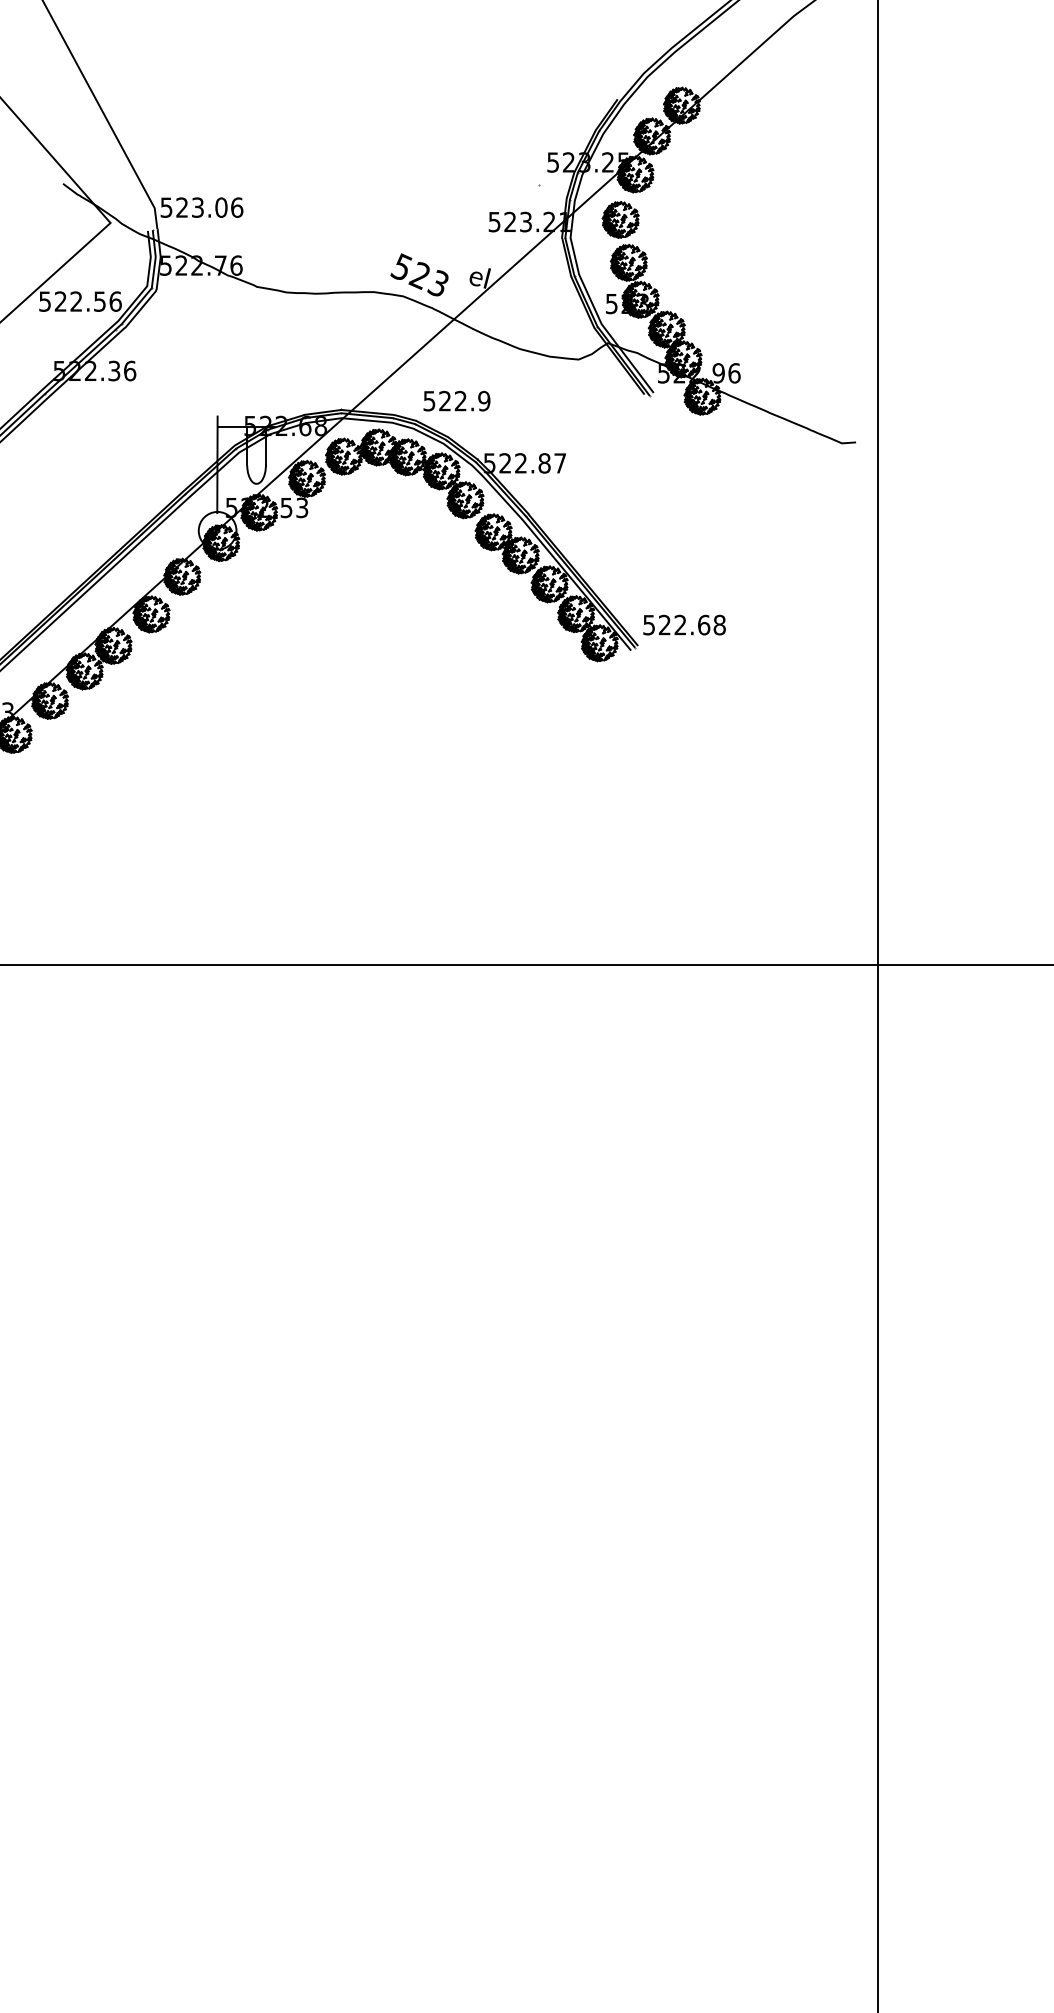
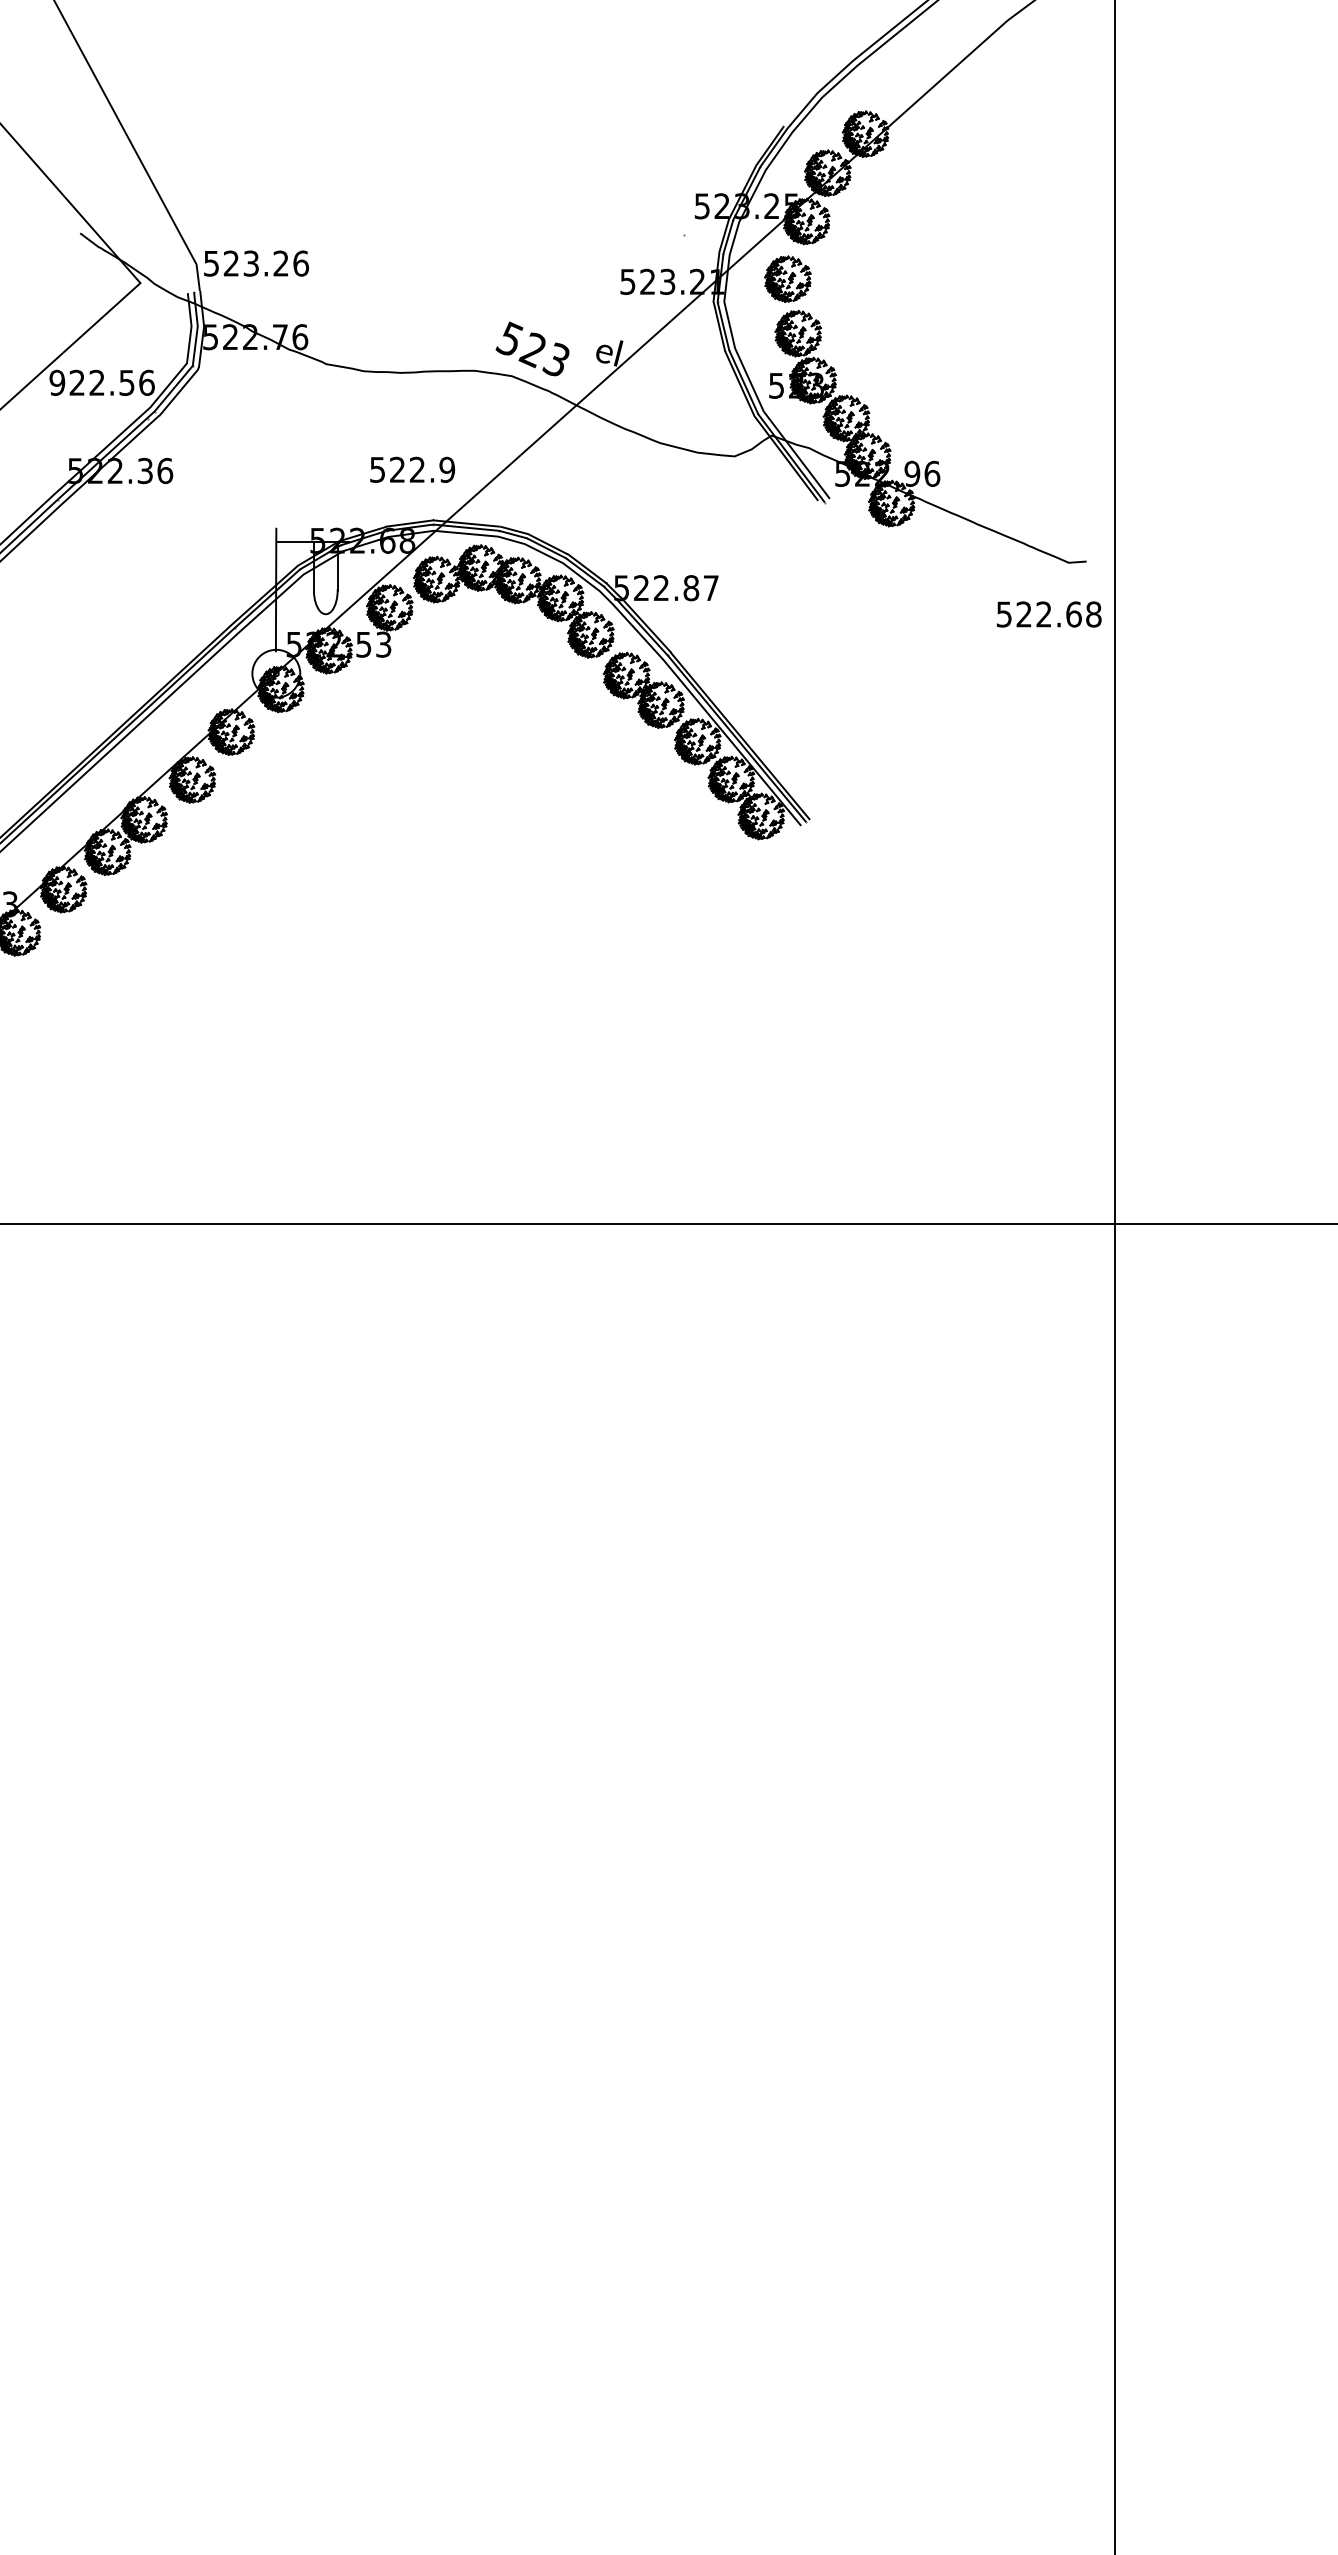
text: (221, 207) -> (281, 263), 523.06 -> 523.26
text: (45, 301) -> (57, 382), 522.56 -> 922.56
text: (456, 400) -> (411, 469), moved
text: (684, 624) -> (1049, 613), moved

